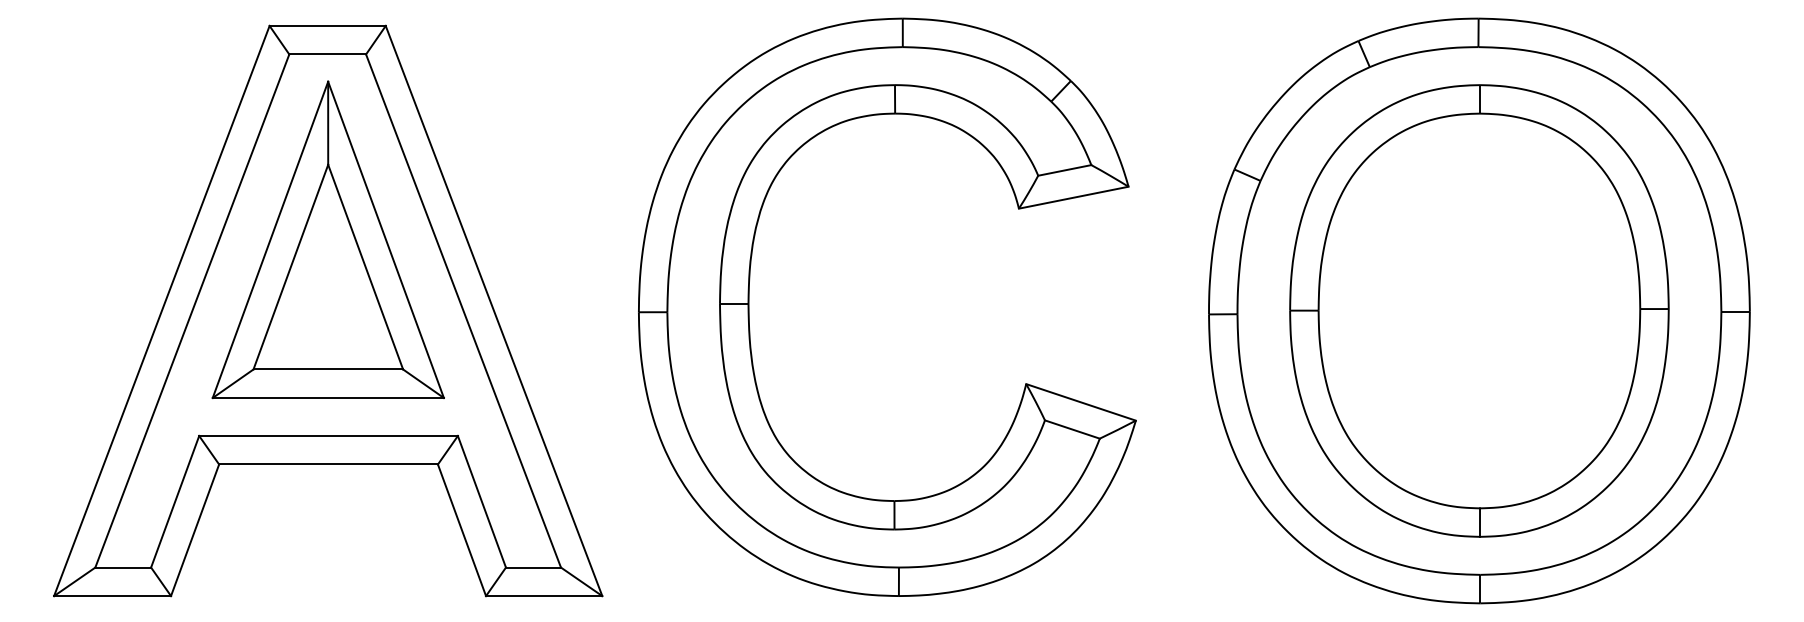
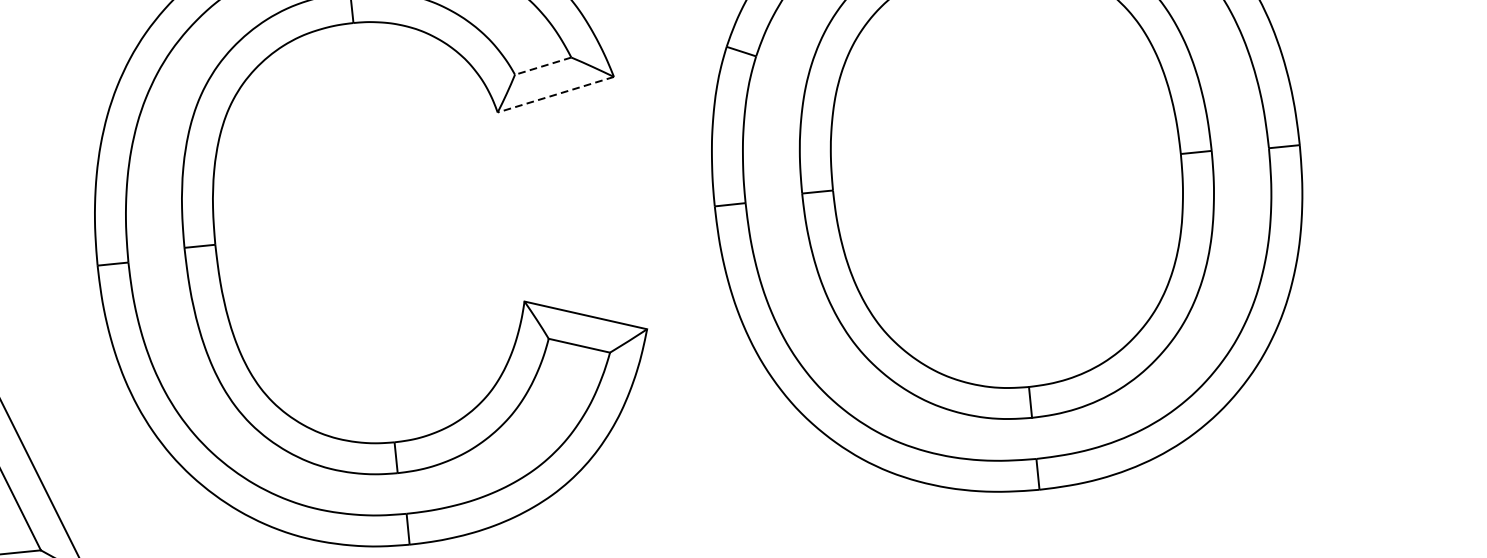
line: (1064, 170) -> (542, 66), solid -> dashed
line: (1073, 197) -> (555, 94), solid -> dashed

